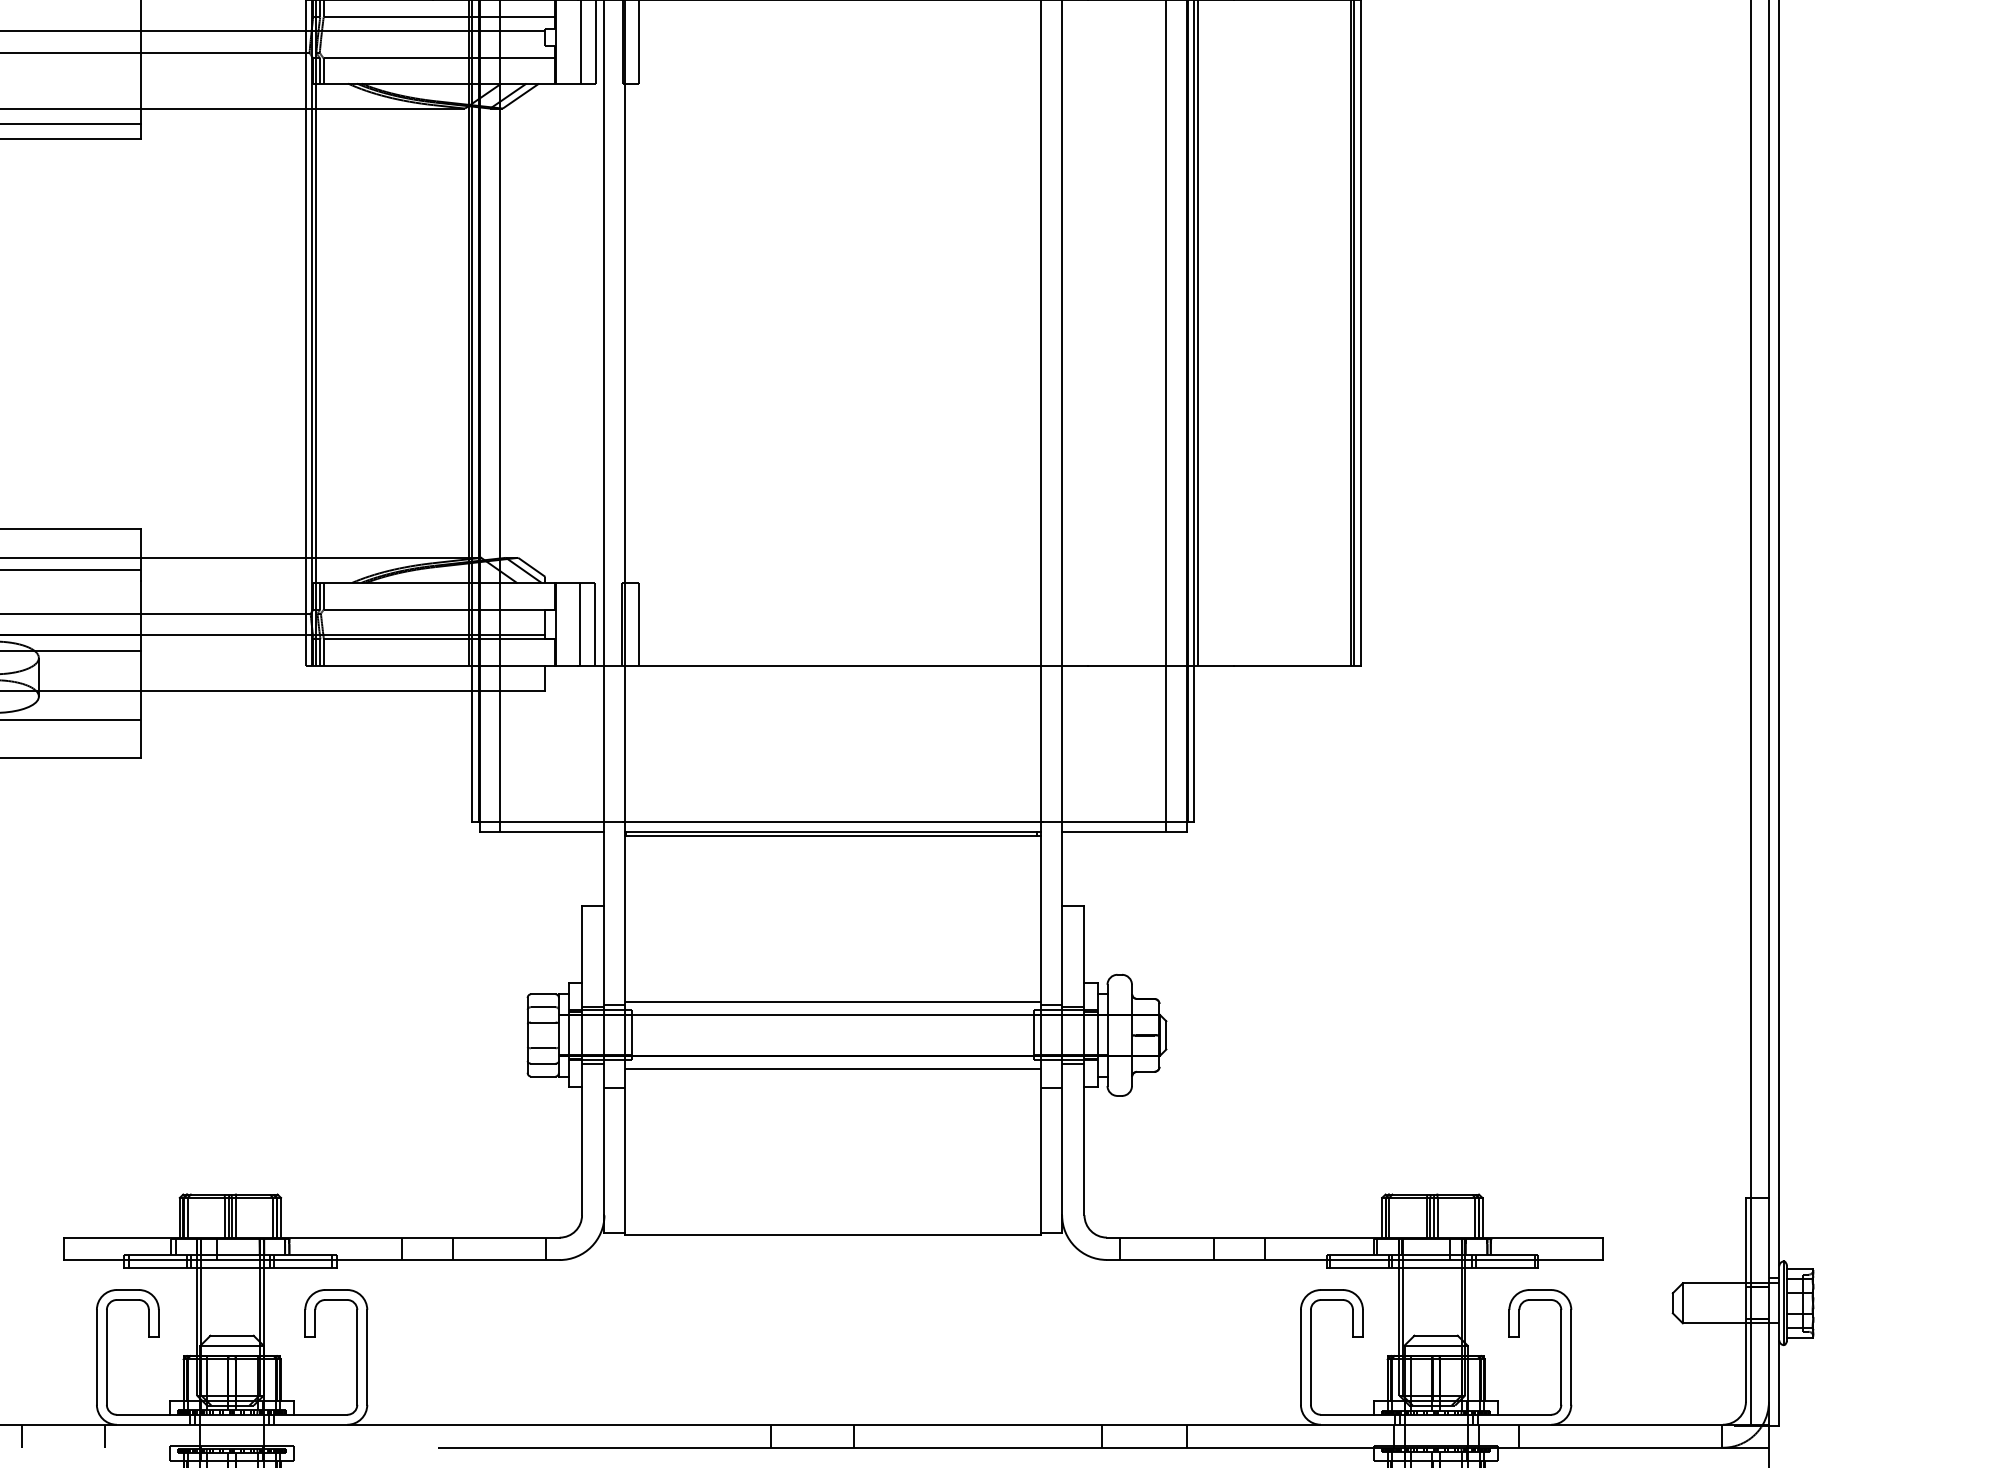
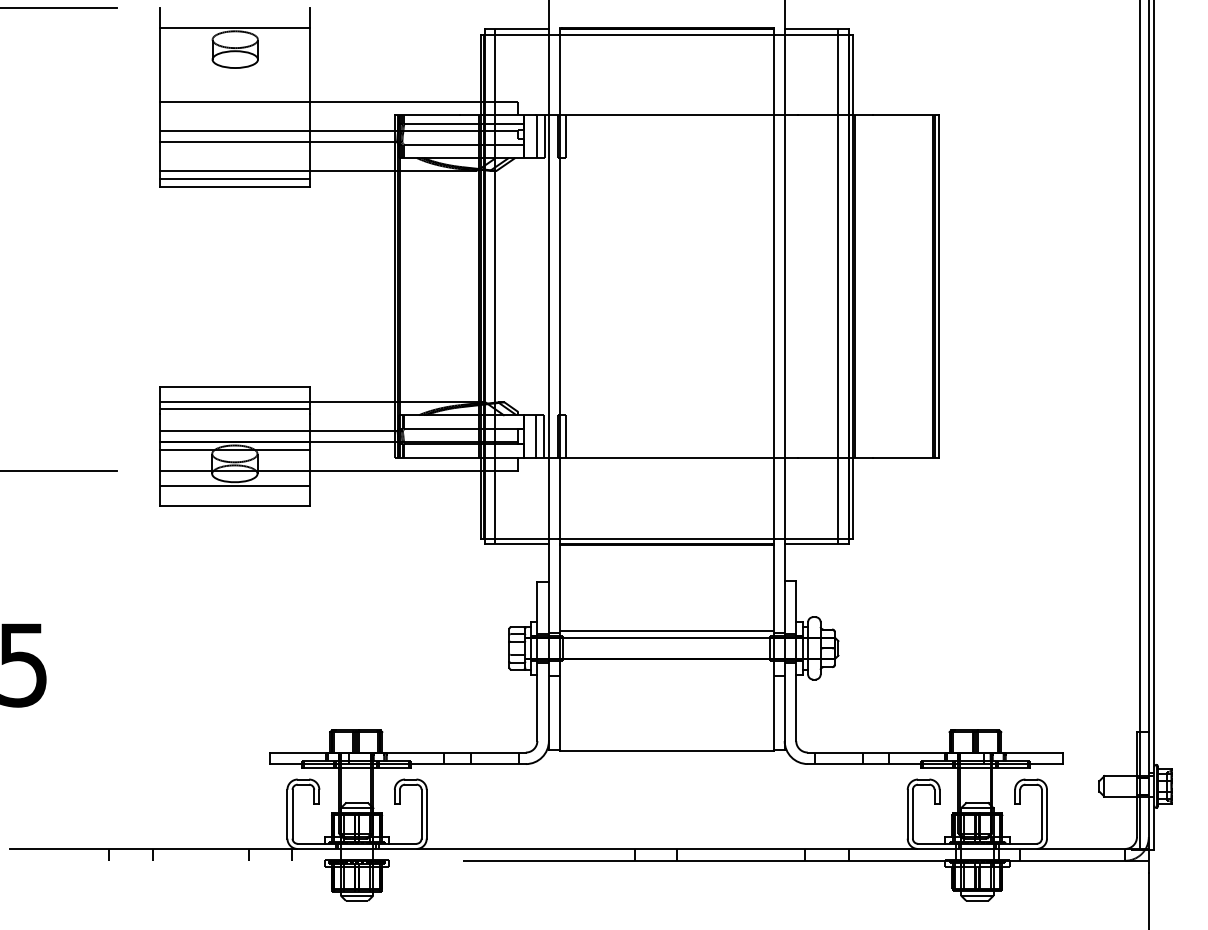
line: (832, 1068) -> (666, 665), removed

